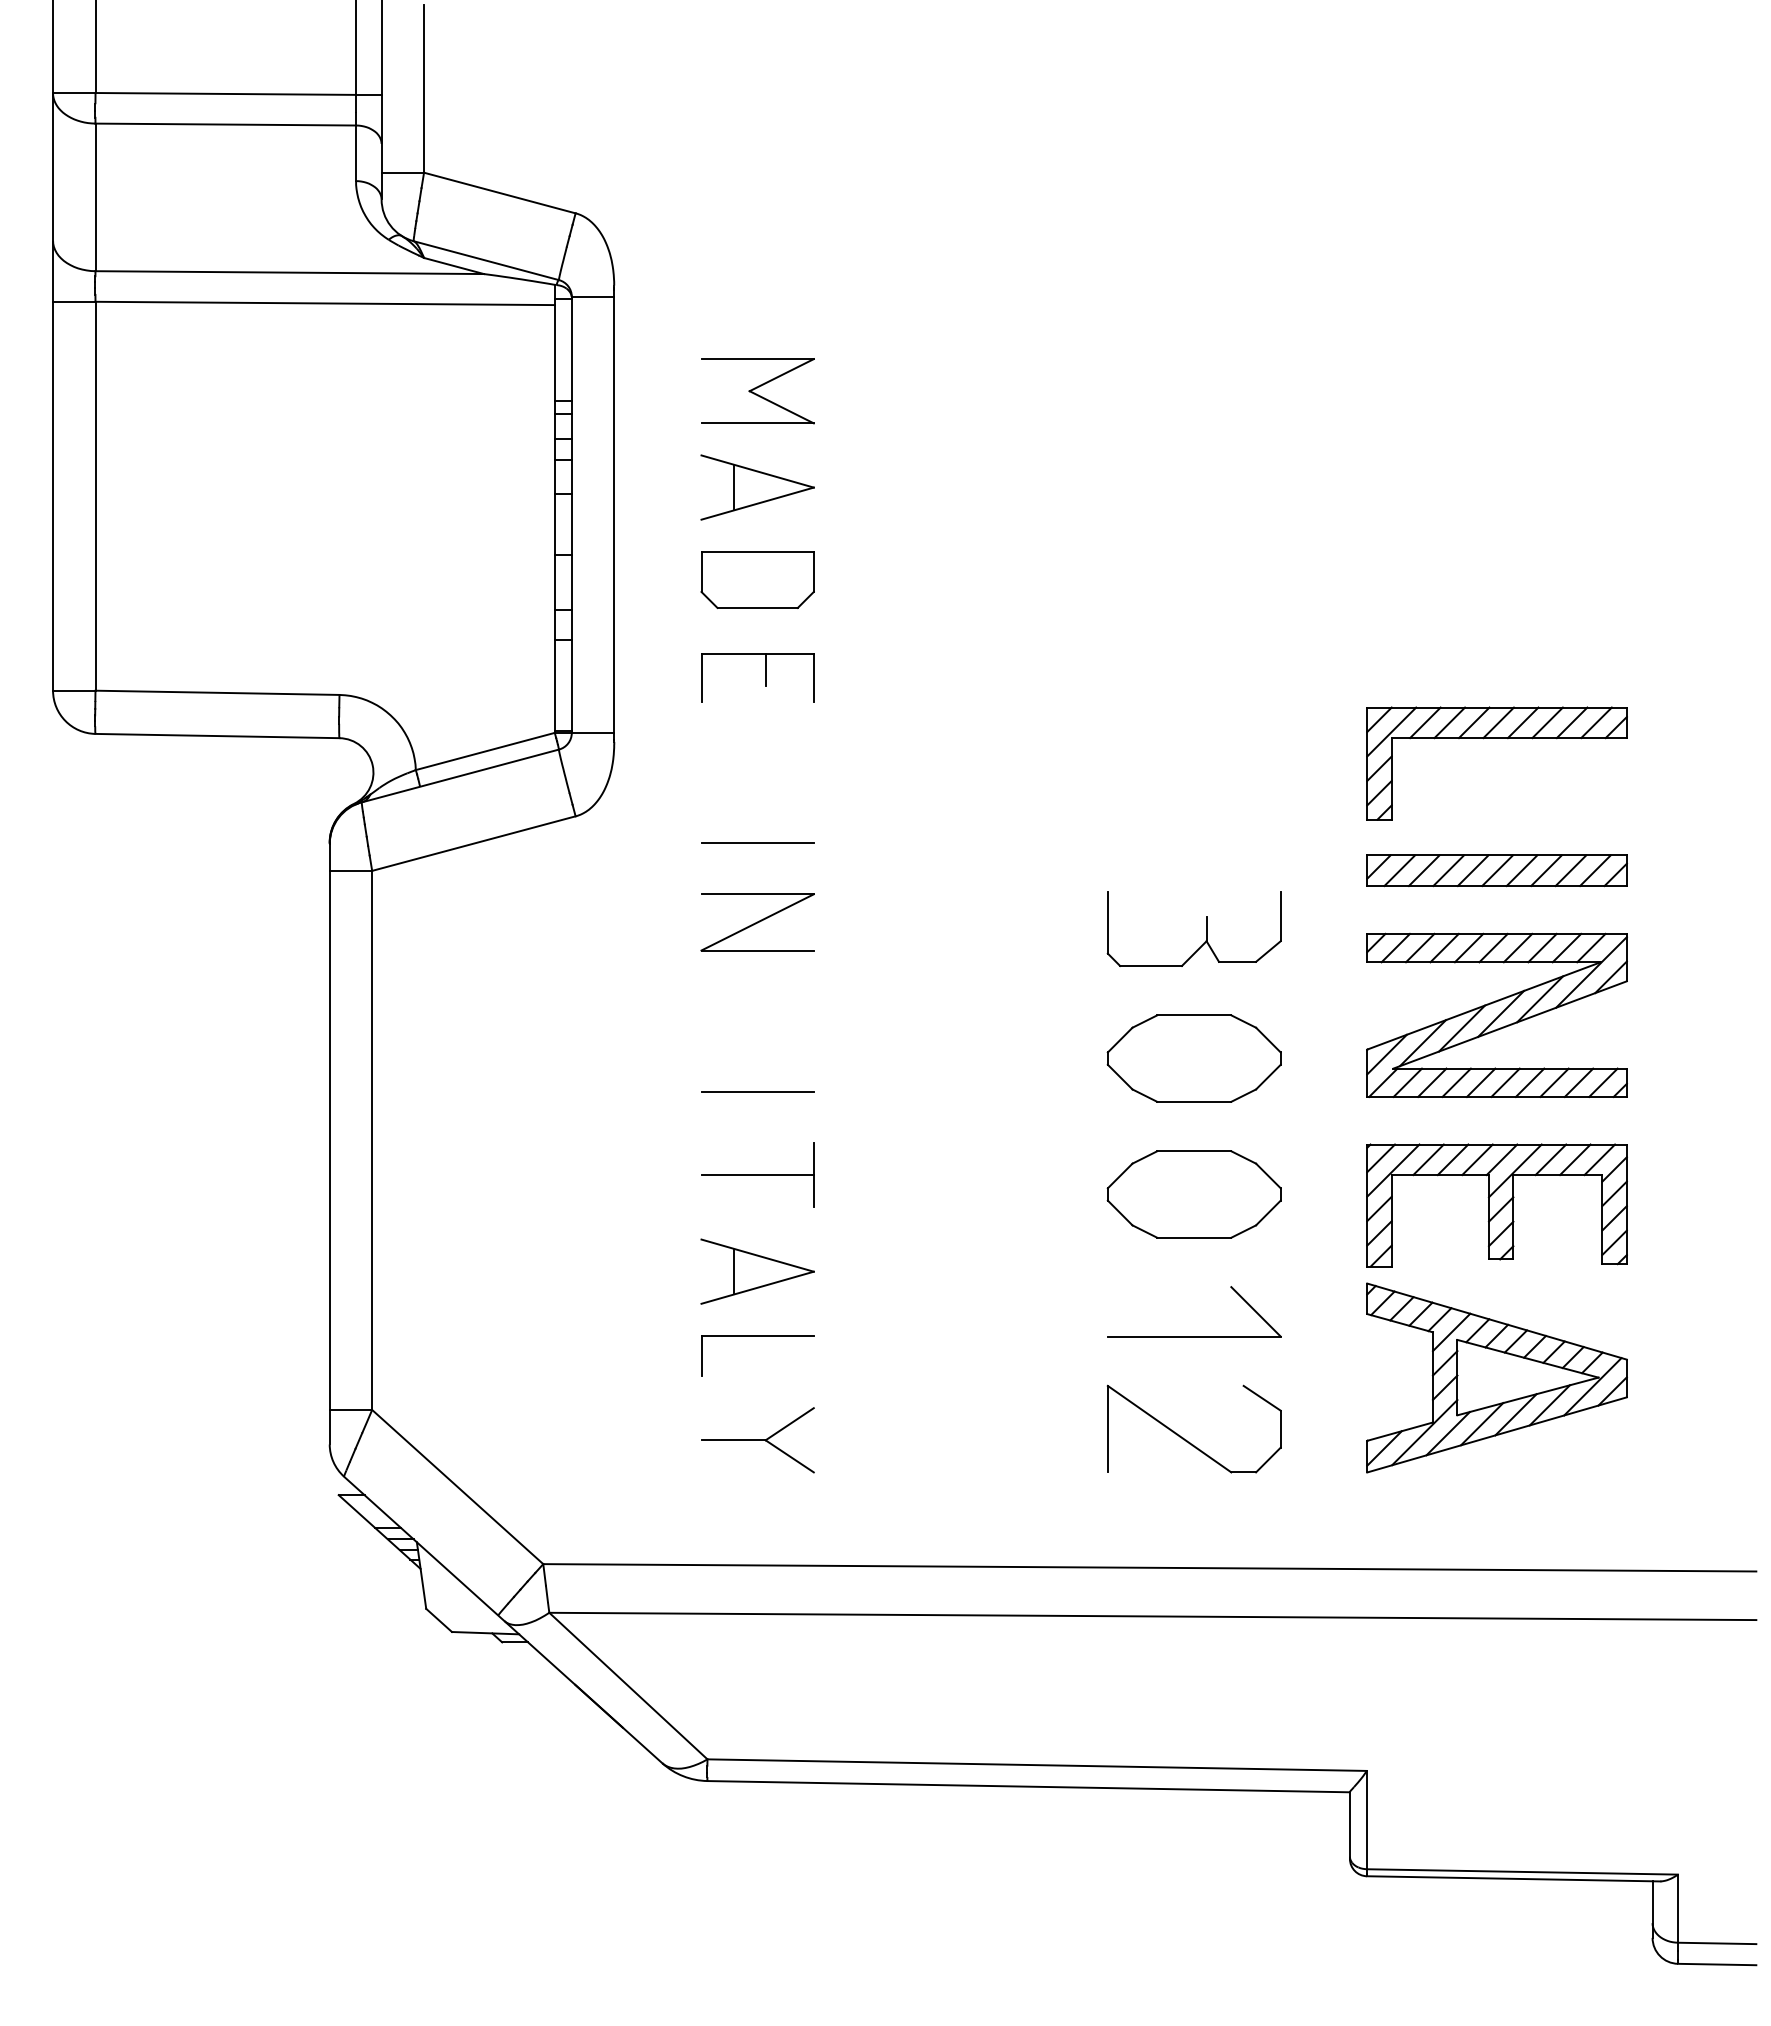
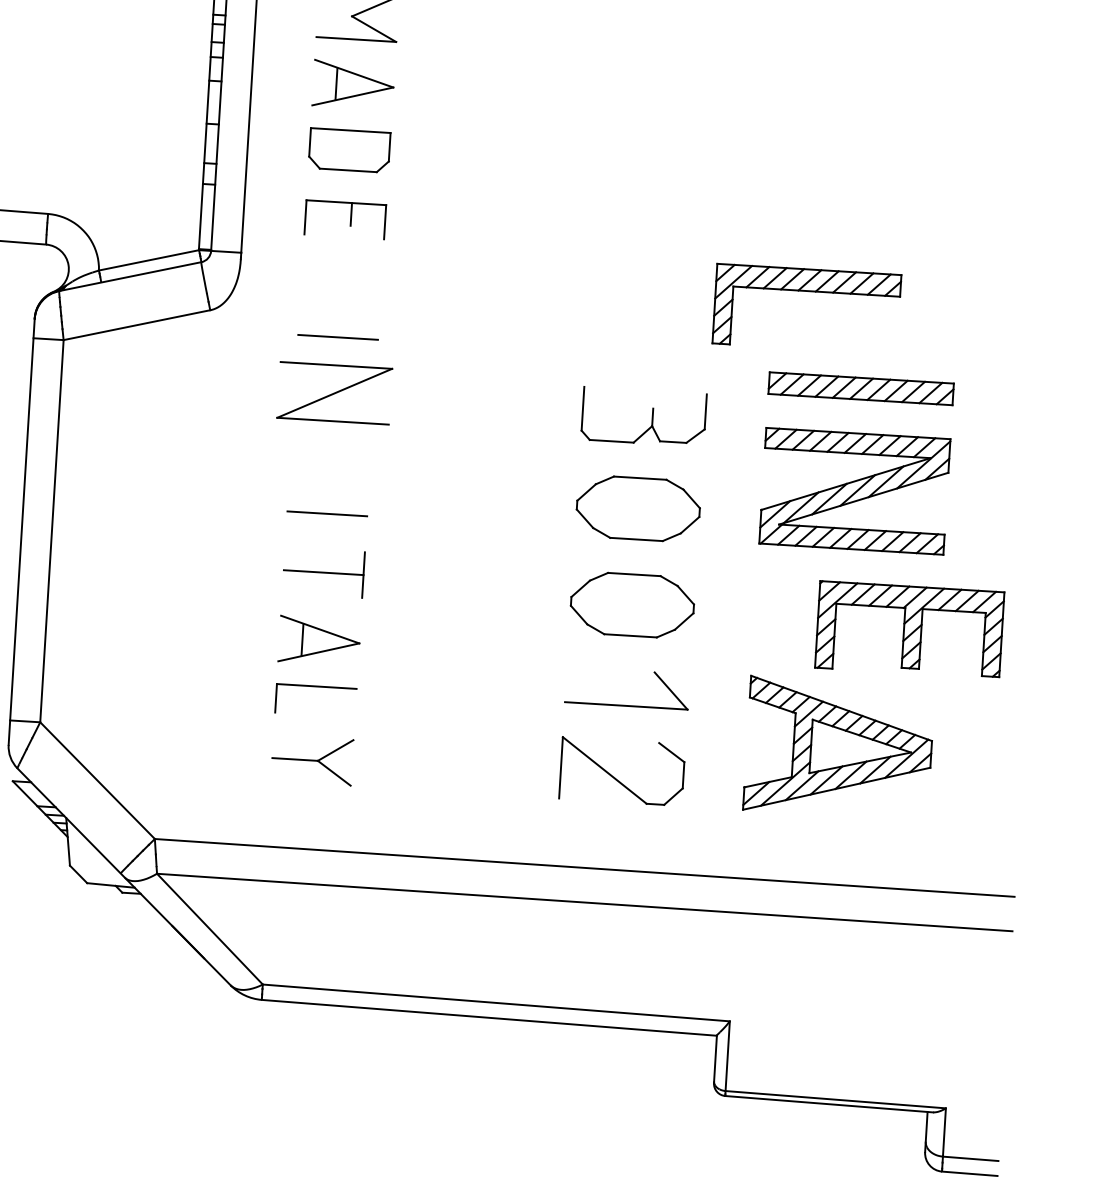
part: (1496, 738) -> (807, 291), moved
part: (757, 922) -> (334, 393), size x1.4
part: (1496, 1205) -> (909, 629), moved

